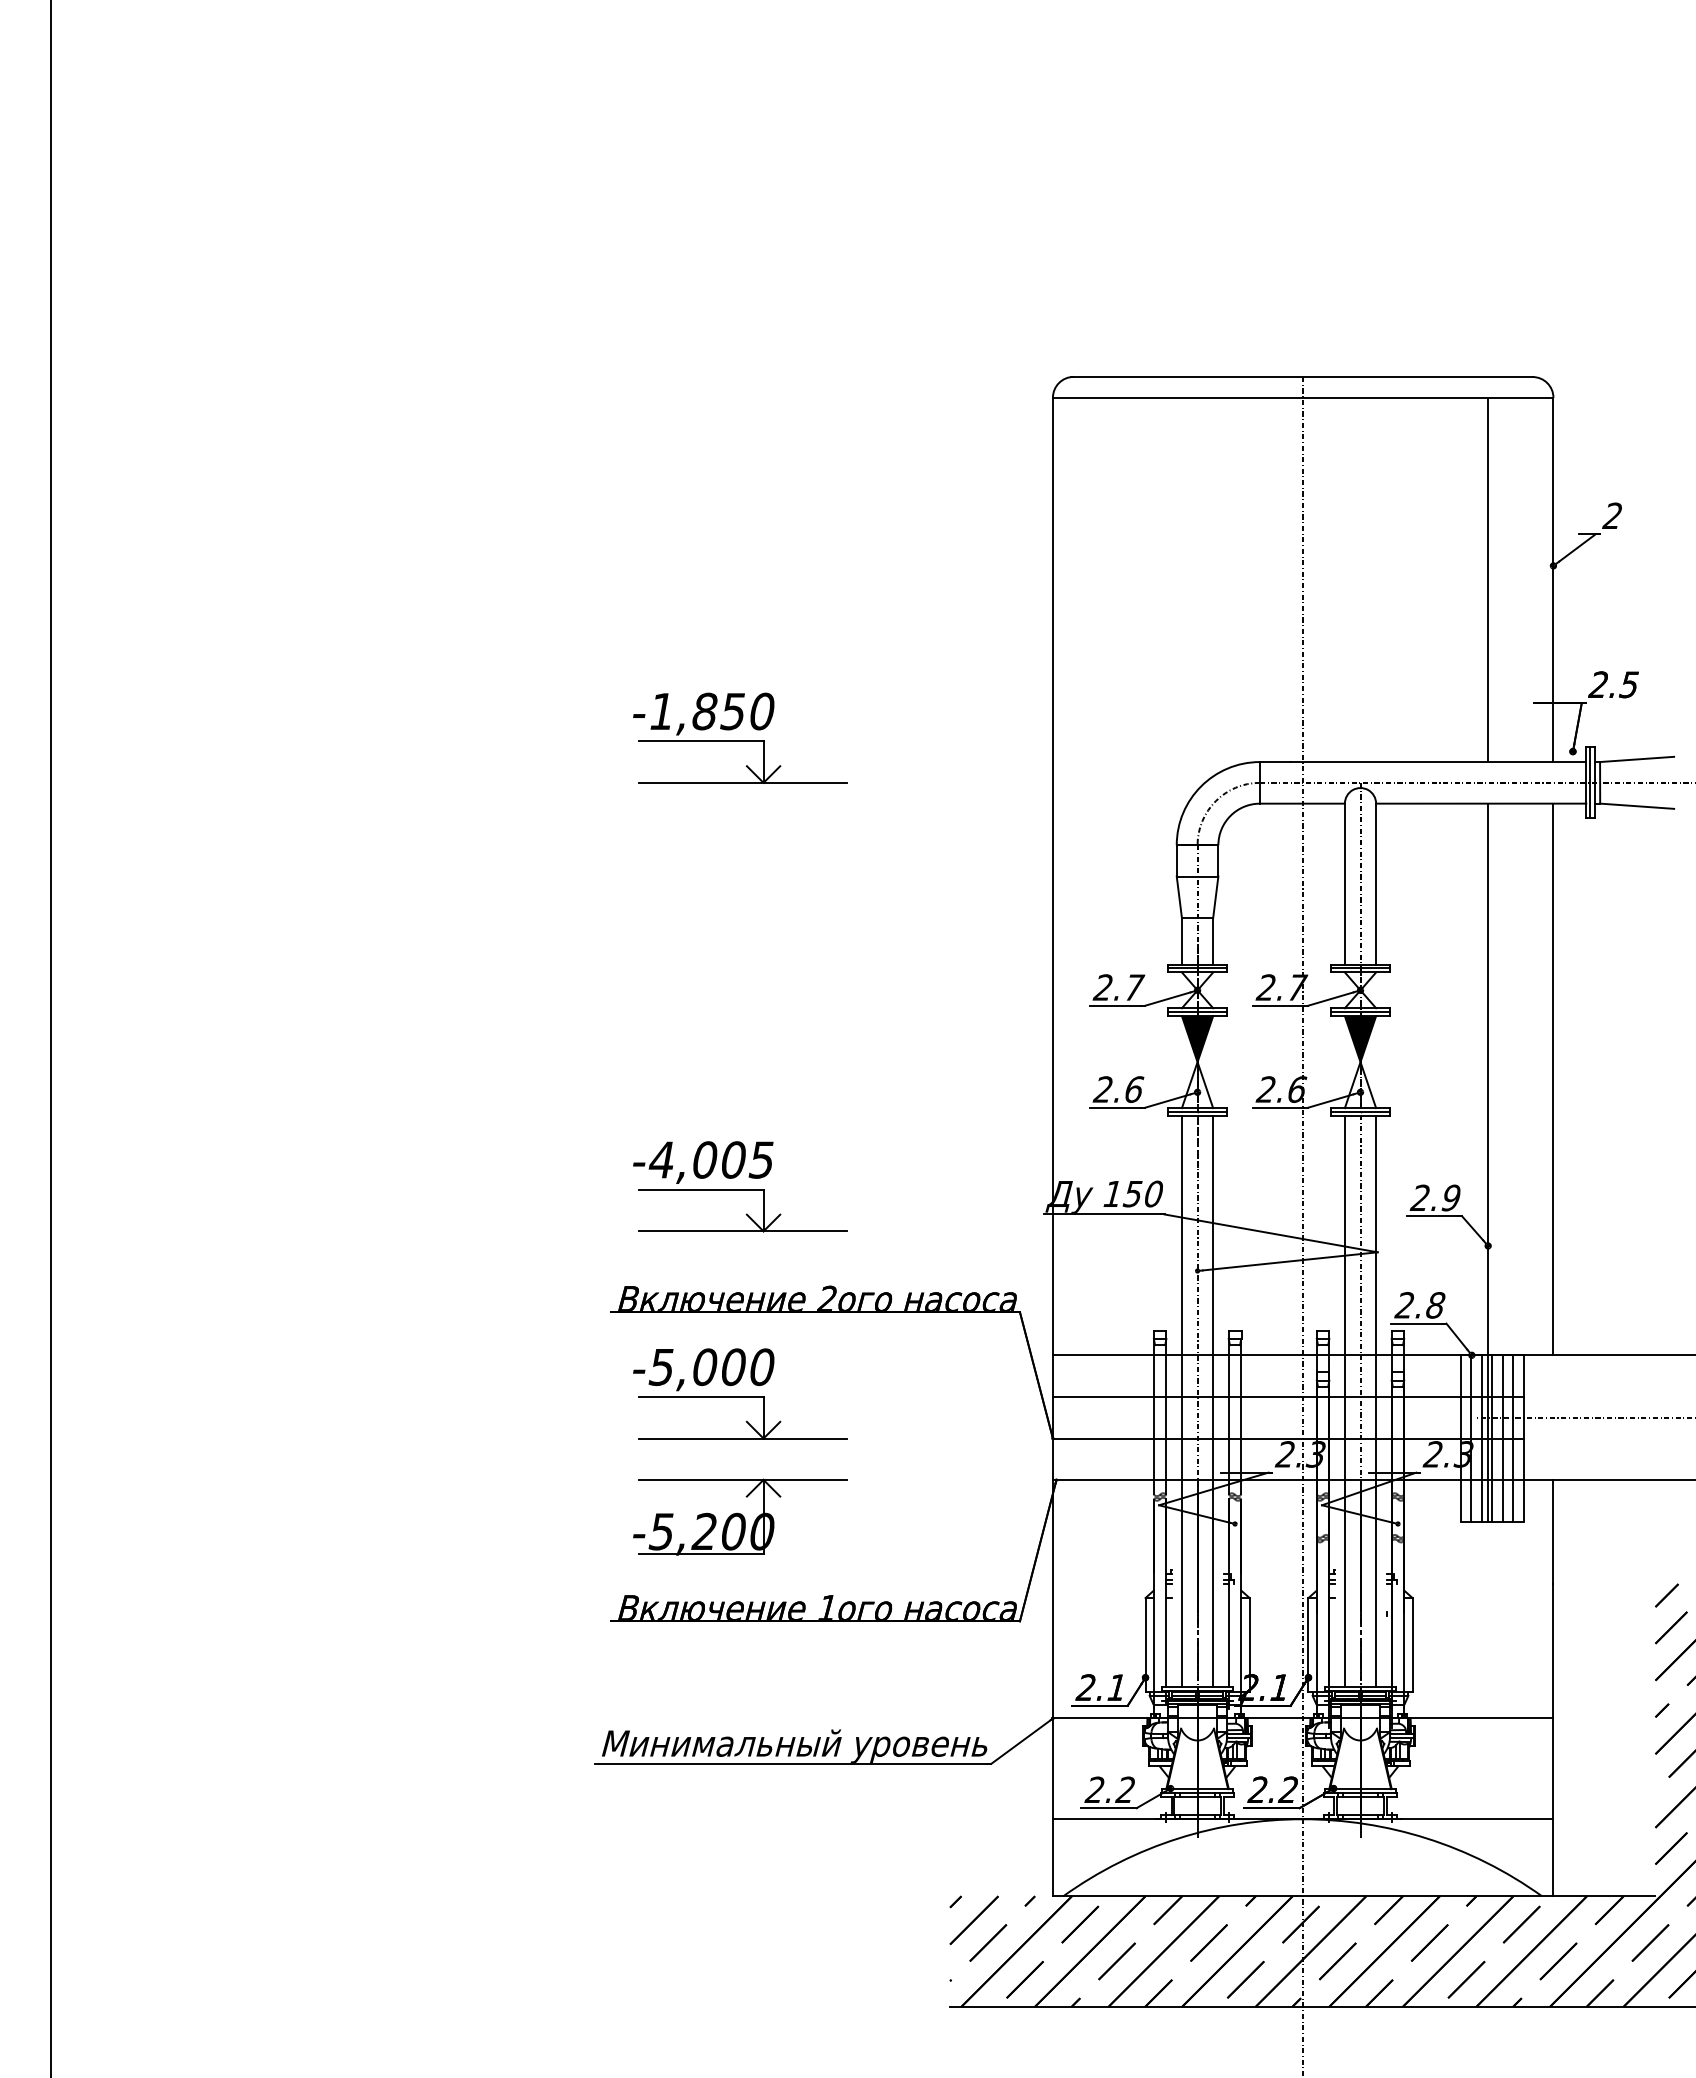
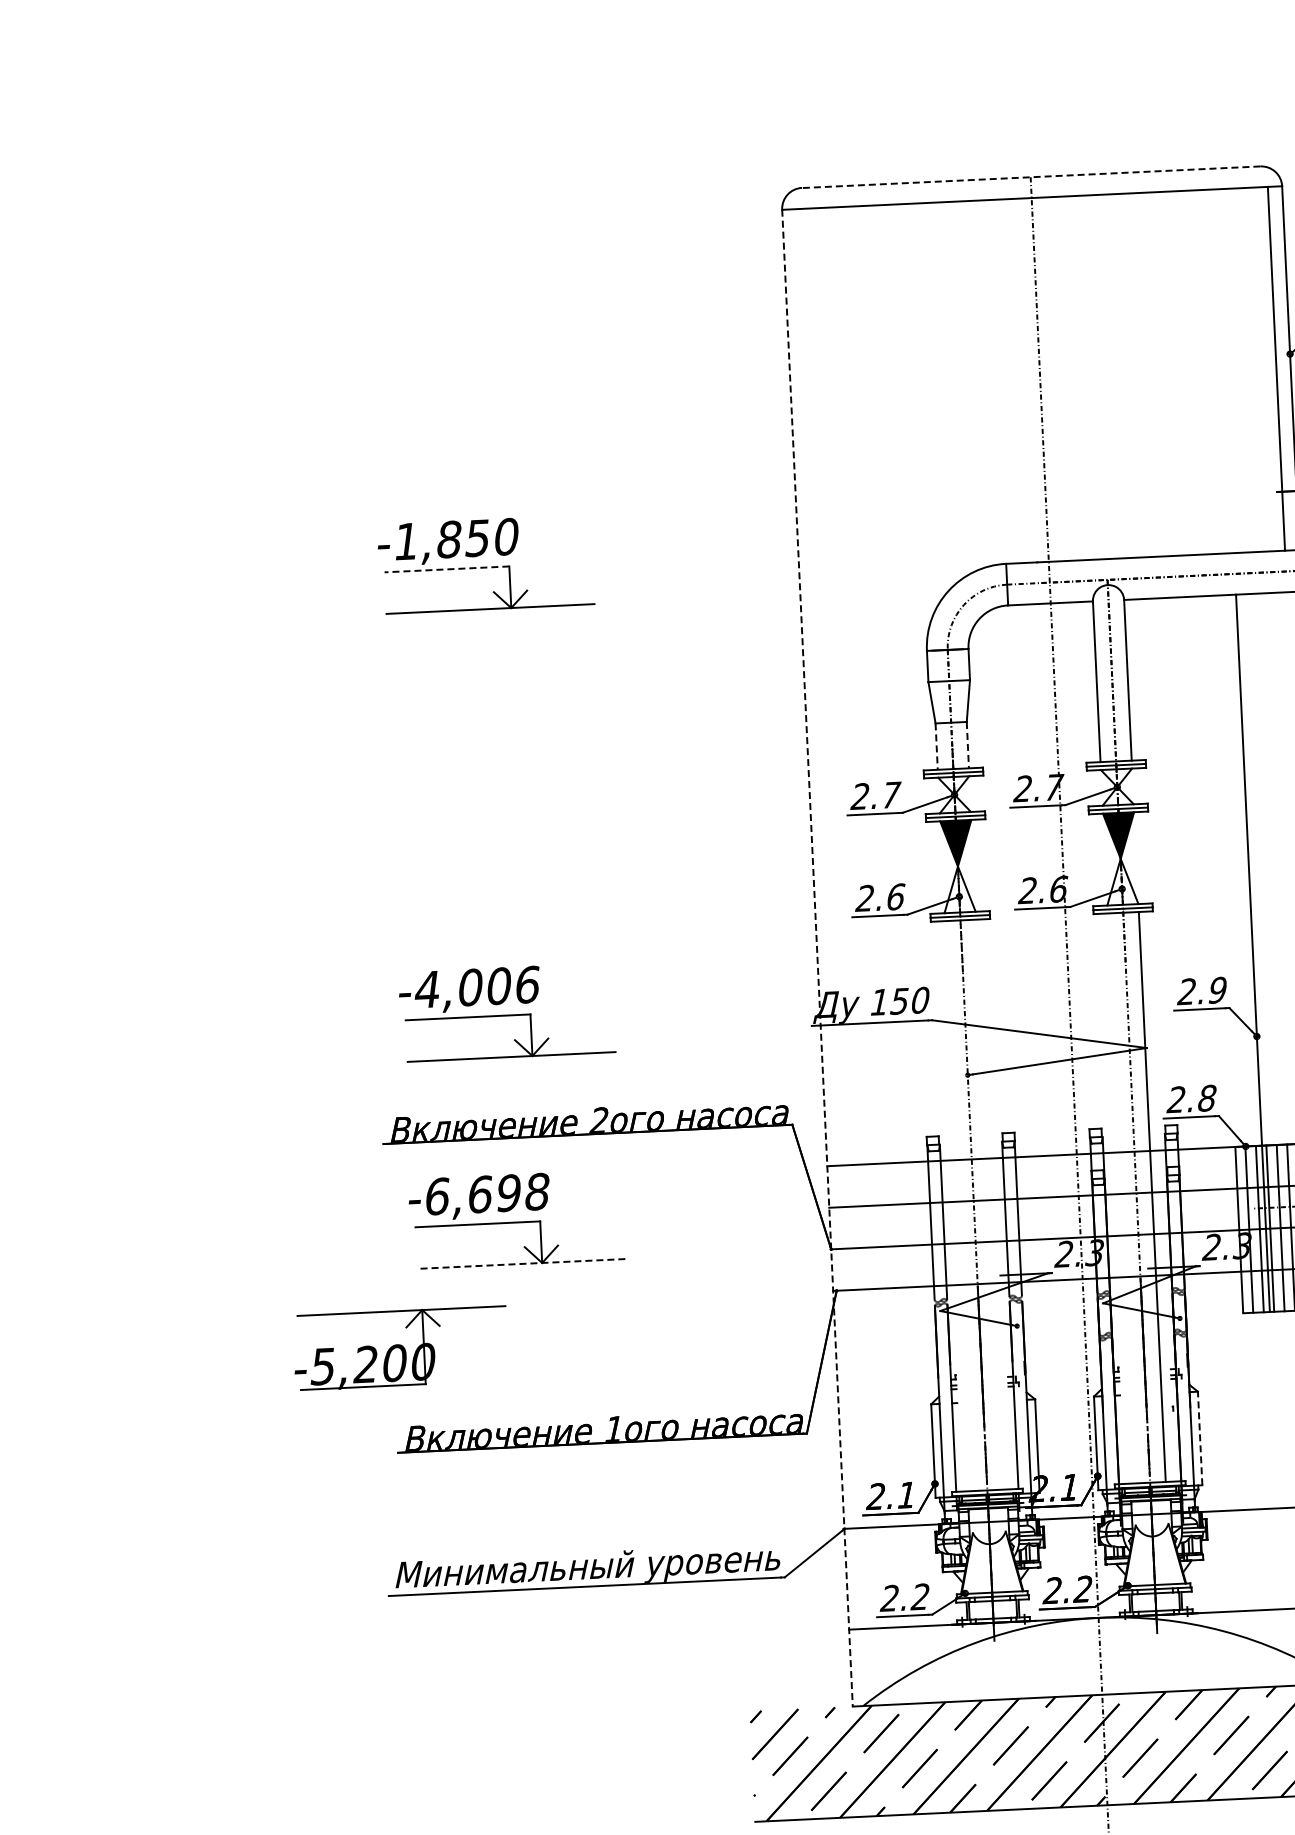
line: (1302, 377) -> (1030, 177), solid -> dashed
line: (1488, 579) -> (1276, 368), moved
line: (700, 741) -> (446, 569), solid -> dashed
line: (1181, 941) -> (936, 746), solid -> dashed
line: (1213, 941) -> (968, 745), solid -> dashed
line: (1052, 1147) -> (817, 958), solid -> dashed
text: (761, 1159) -> (526, 984), -4,005 -> -4,006
text: (711, 1367) -> (486, 1194), -5,000 -> -6,698
line: (1181, 1401) -> (957, 1206), removed
line: (1213, 1401) -> (989, 1204), removed
line: (1344, 1401) -> (1120, 1198), removed
line: (742, 1438) -> (521, 1263), solid -> dashed
part: (740, 1516) -> (400, 1347), moved
line: (1412, 1644) -> (1200, 1438), solid -> dashed

